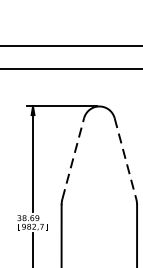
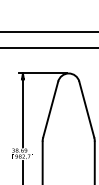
line: (72, 158) -> (50, 109), dashed -> solid
line: (125, 158) -> (86, 109), dashed -> solid

